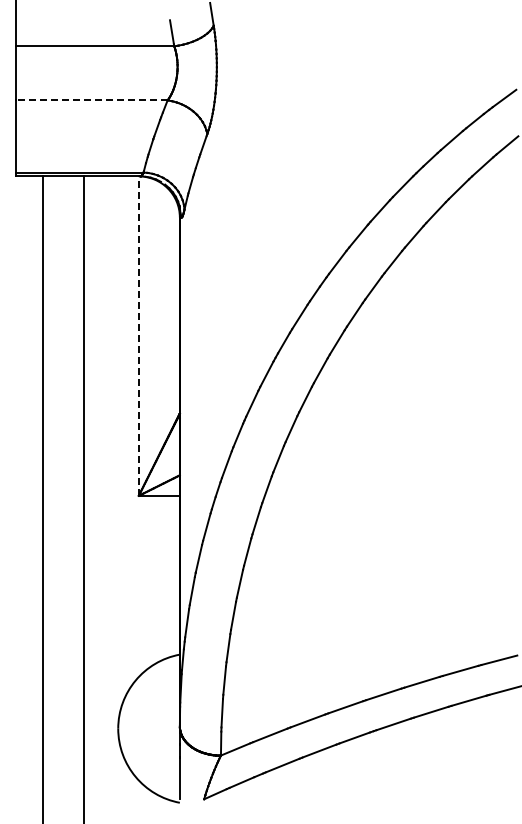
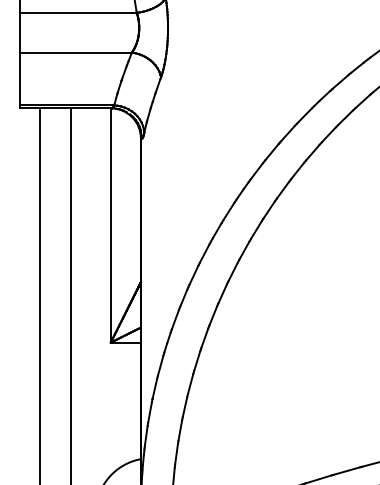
line: (91, 100) -> (76, 52), dashed -> solid
line: (138, 336) -> (110, 225), dashed -> solid

